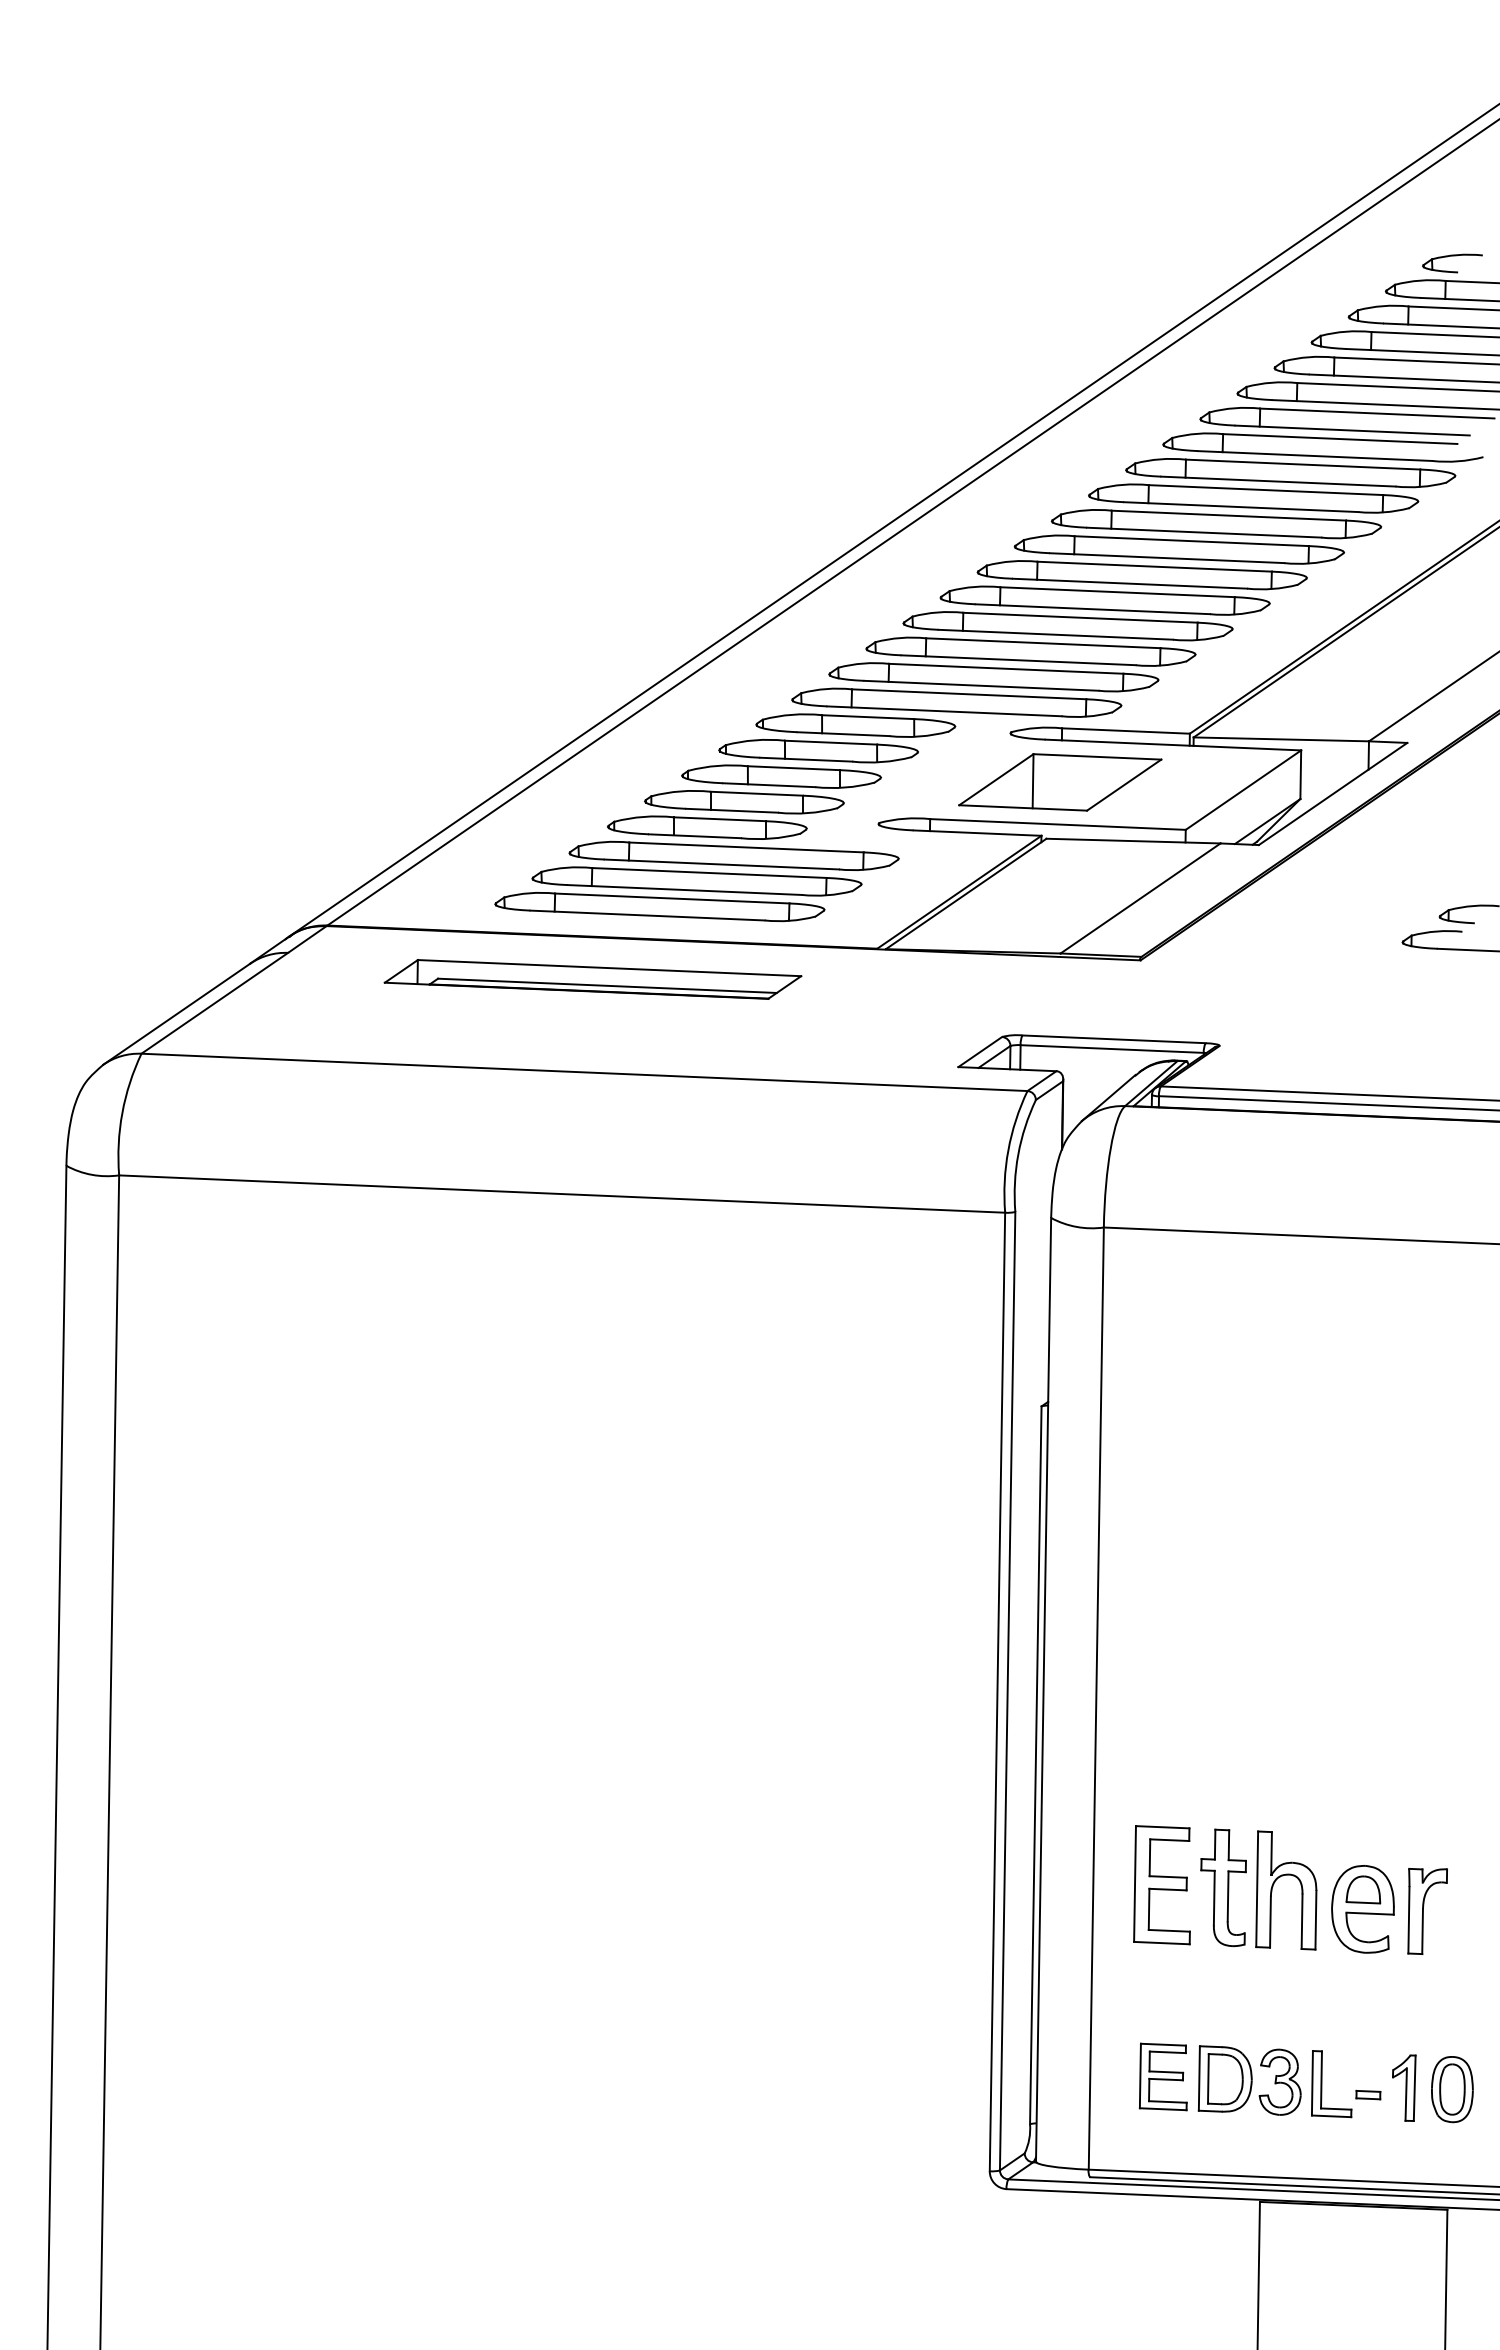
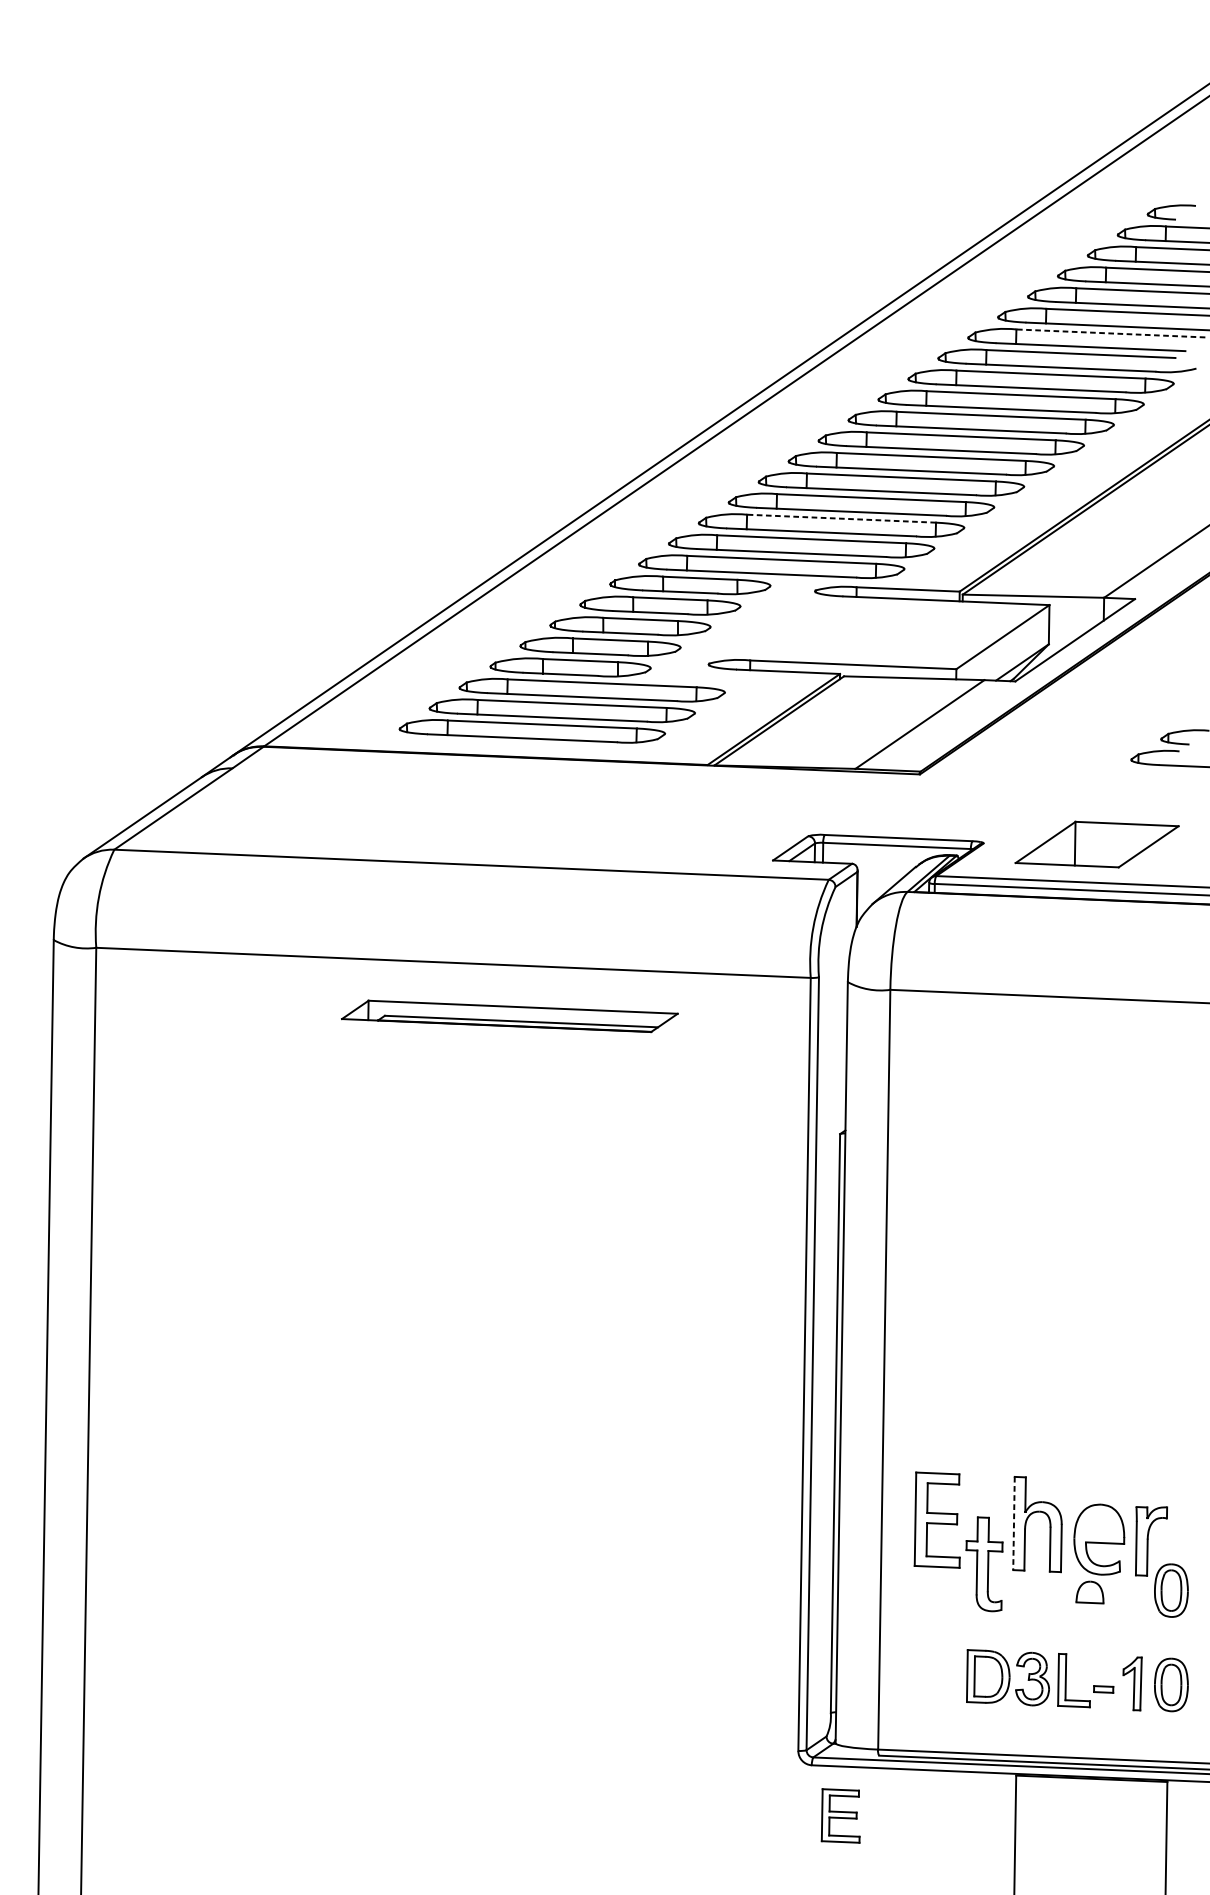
line: (1376, 413) -> (1110, 333), solid -> dashed
line: (1042, 643) -> (840, 518), solid -> dashed
part: (1060, 782) -> (1097, 844), moved
part: (592, 979) -> (509, 1016), moved
part: (1223, 1887) -> (984, 1563), moved
line: (1257, 1889) -> (1014, 1523), solid -> dashed
part: (1363, 1889) -> (1090, 1592), moved
part: (1452, 1972) -> (1171, 1590), added
part: (1162, 2076) -> (840, 1815), moved

